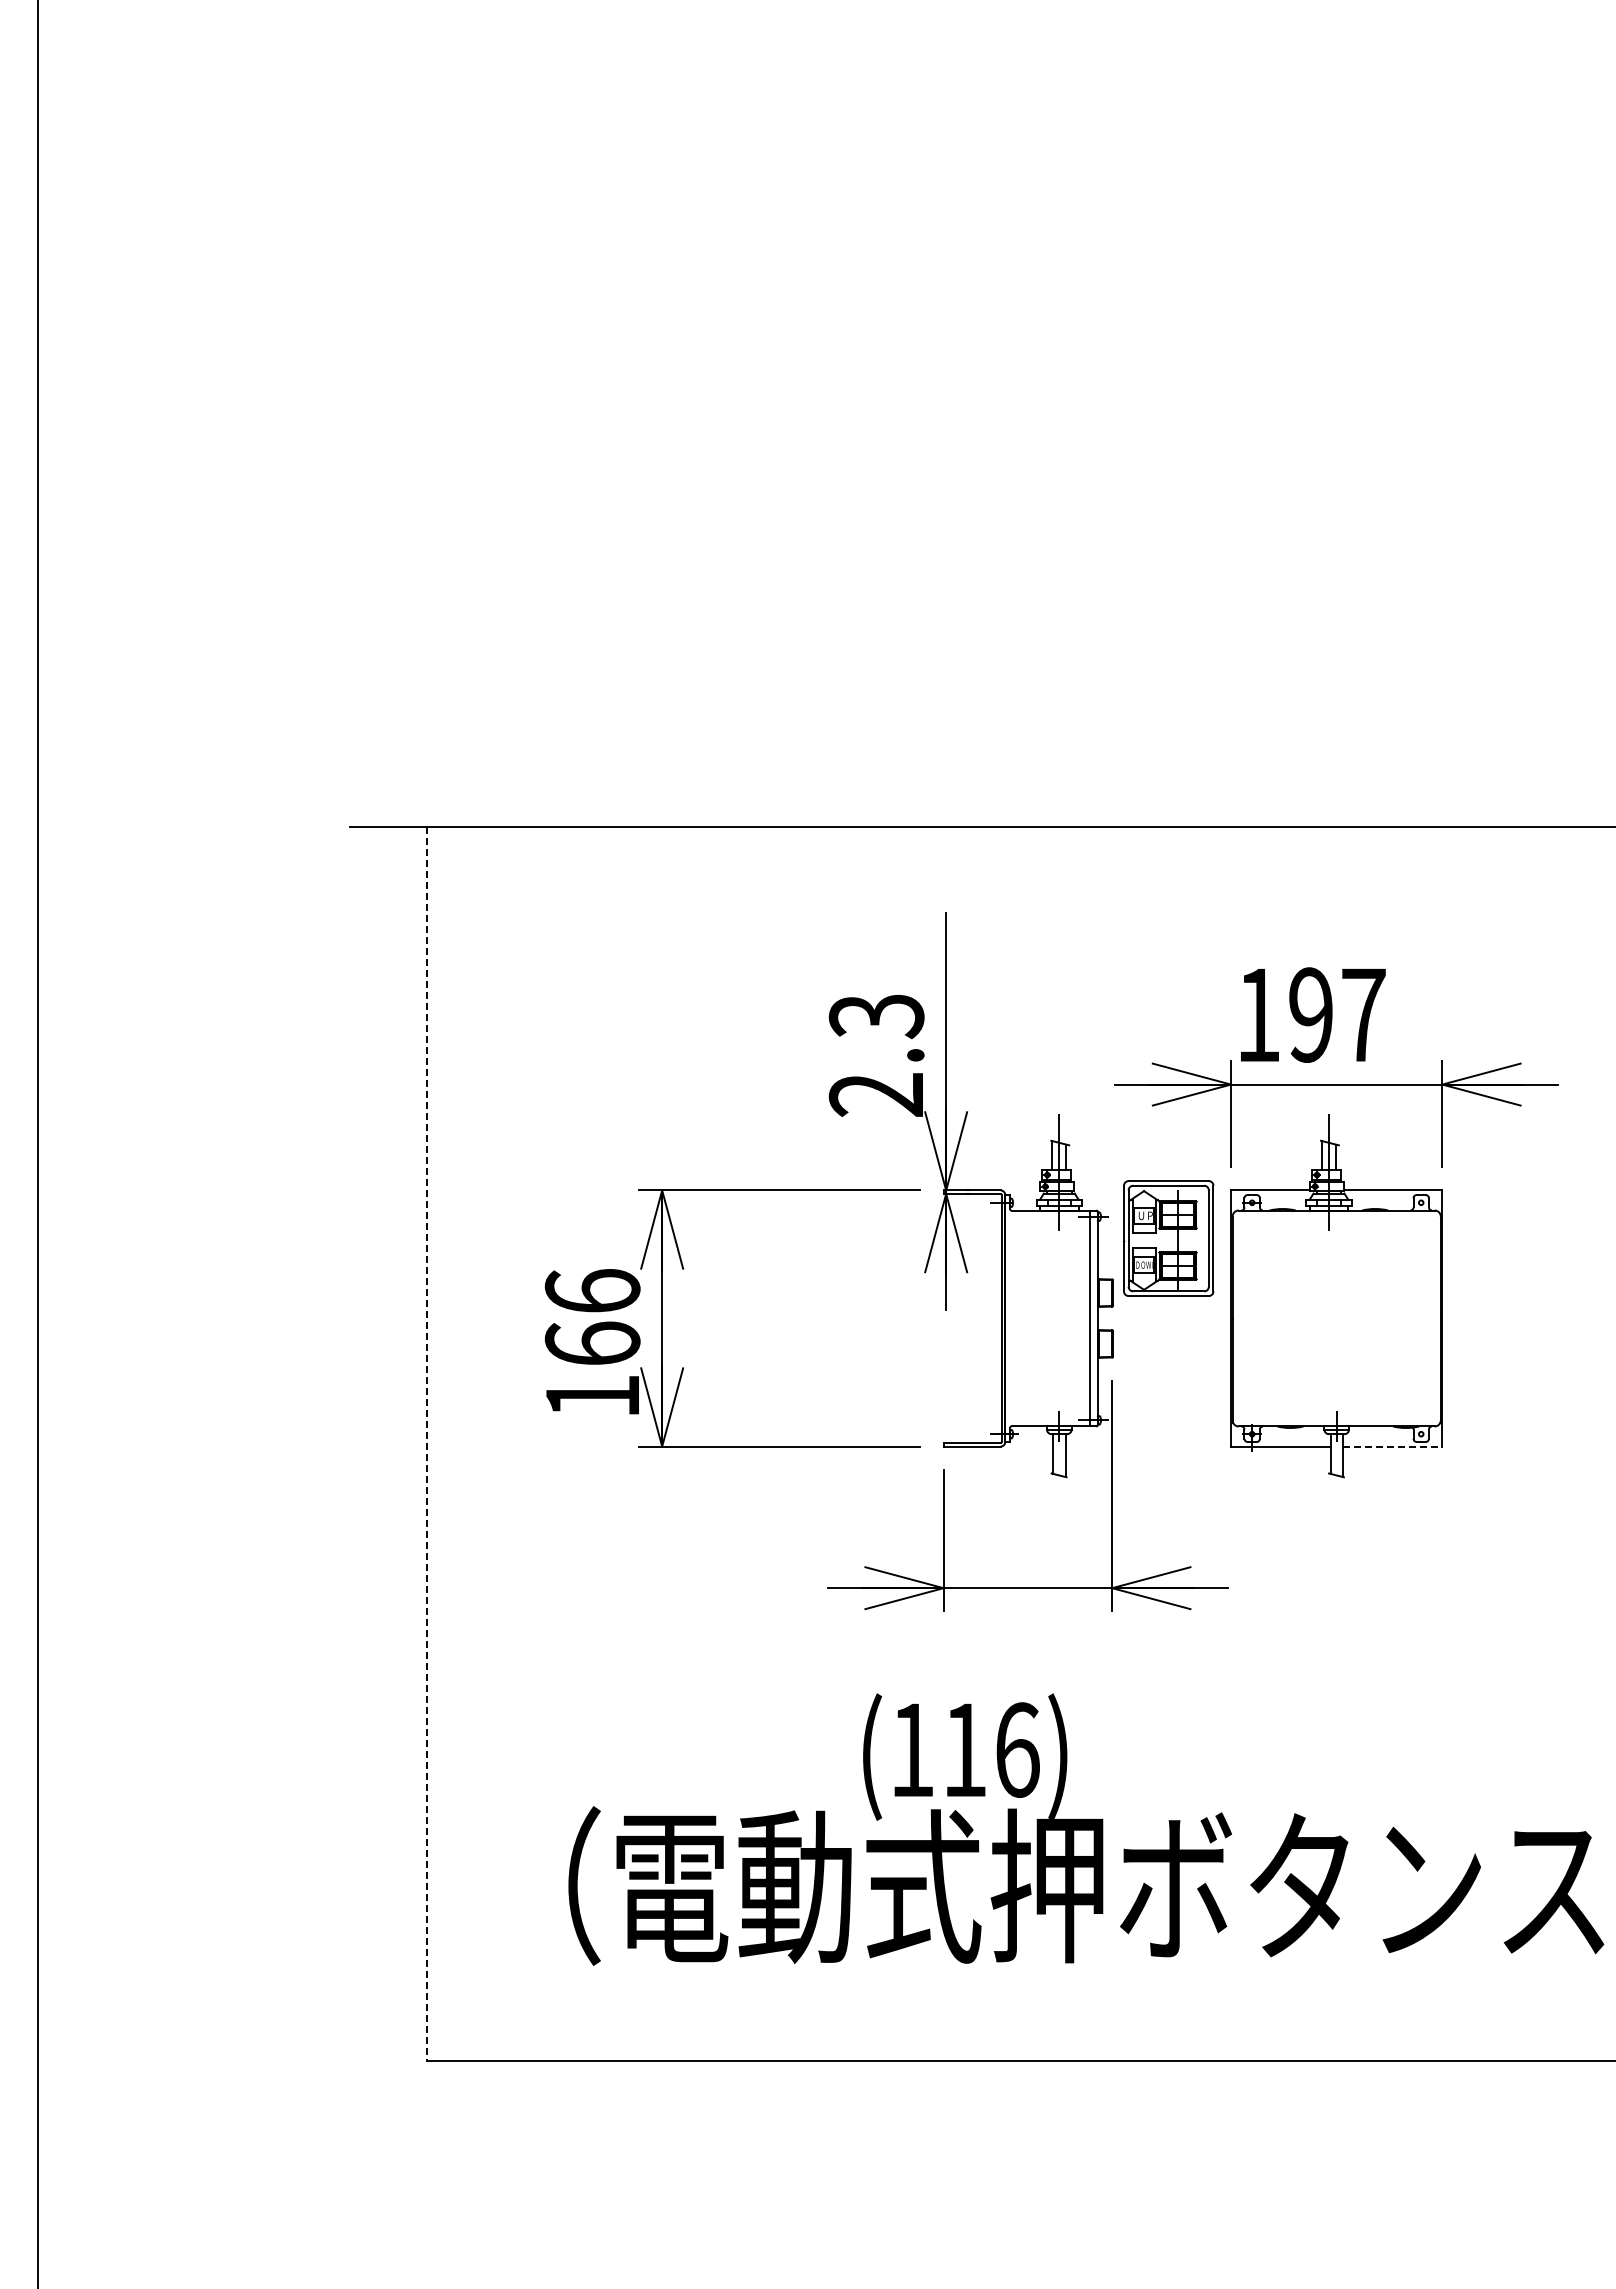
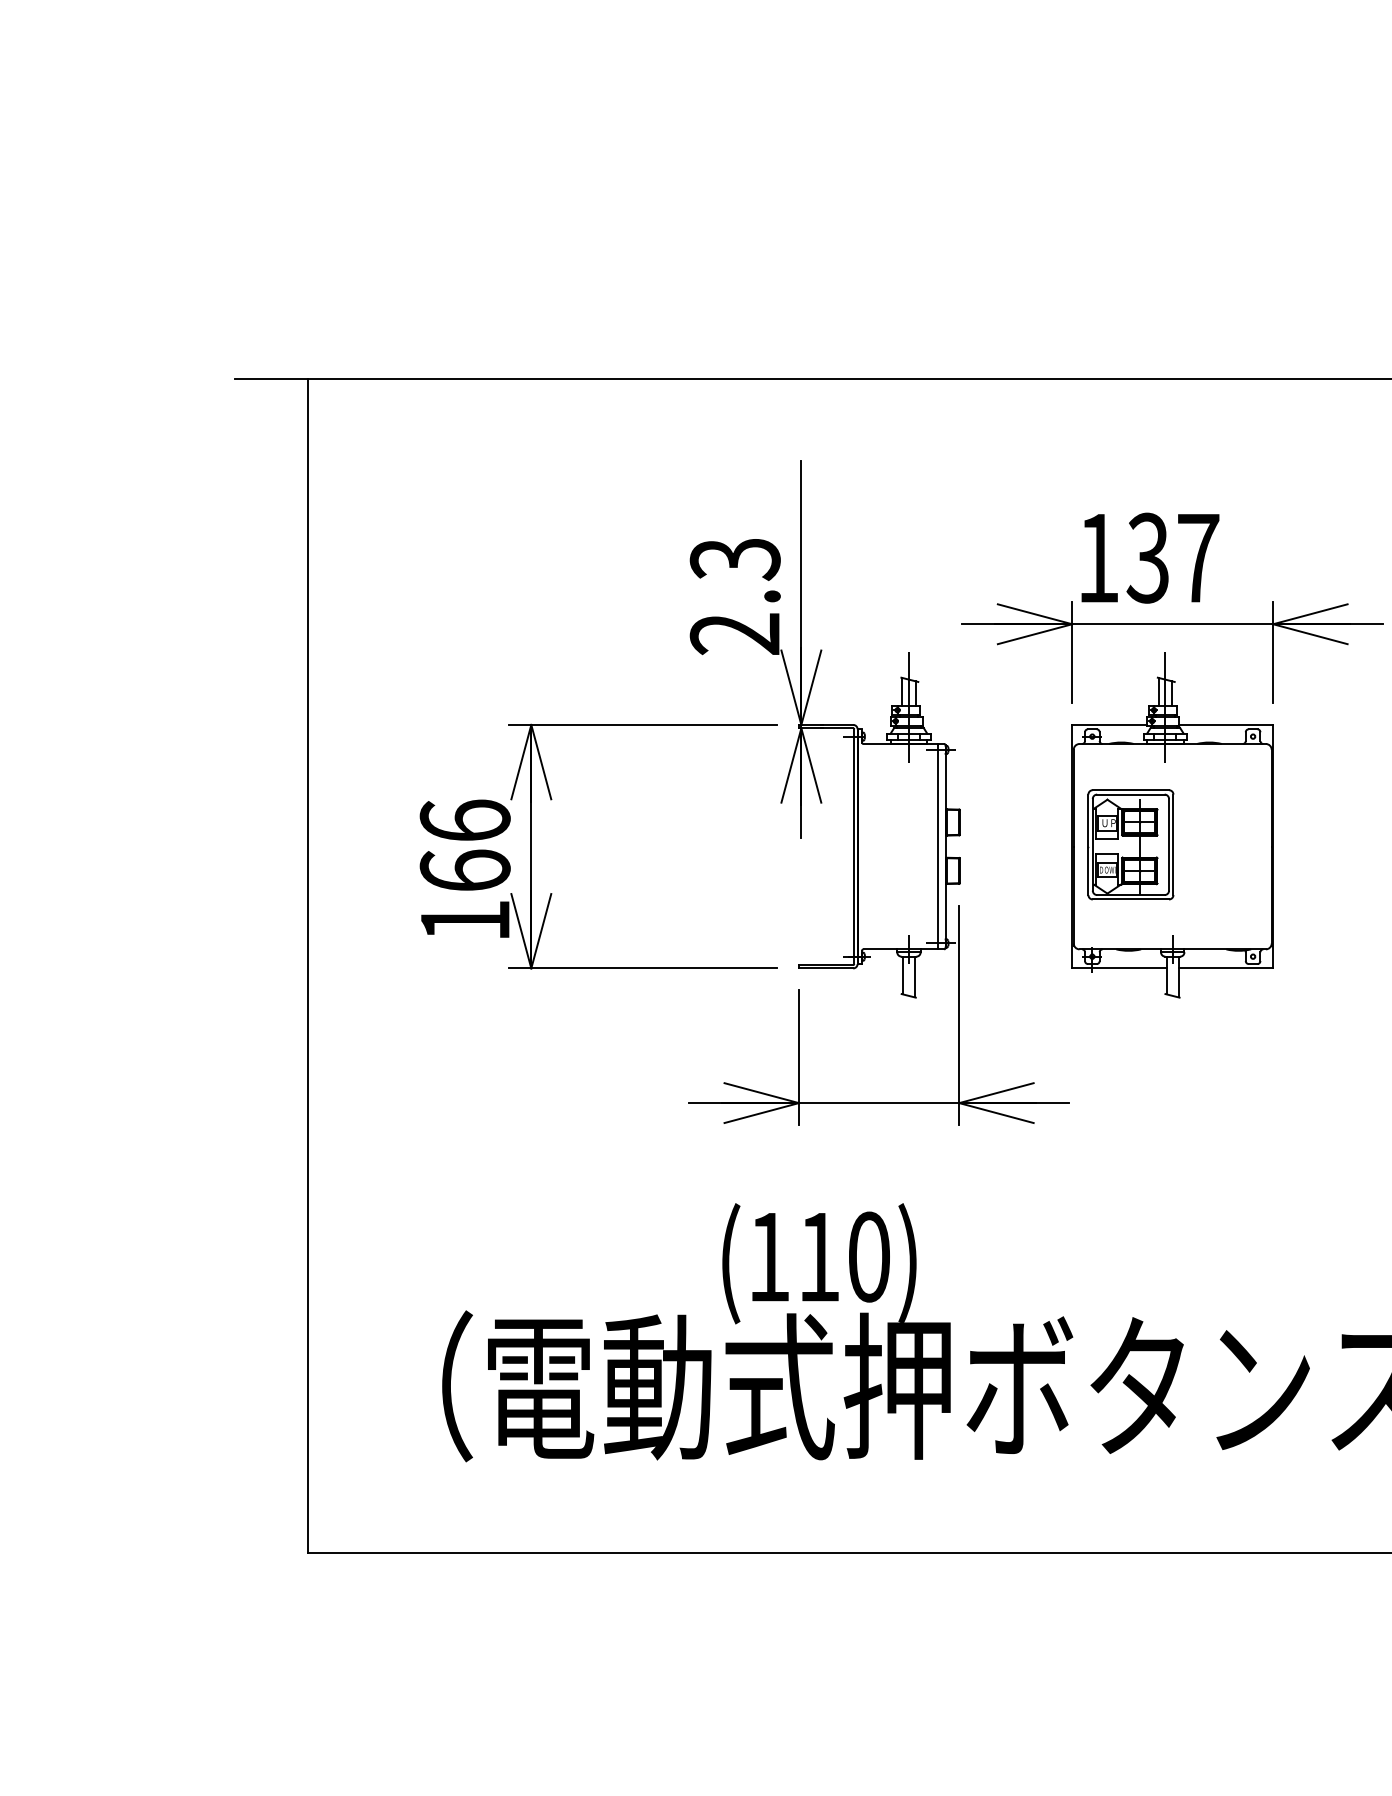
text: (1310, 1014) -> (1147, 557), 197 -> 137
part: (1168, 1238) -> (1130, 844), moved
line: (427, 1444) -> (308, 966), dashed -> solid
line: (1392, 1446) -> (1225, 968), dashed -> solid
text: (1017, 1749) -> (869, 1256), (116) -> (110)

